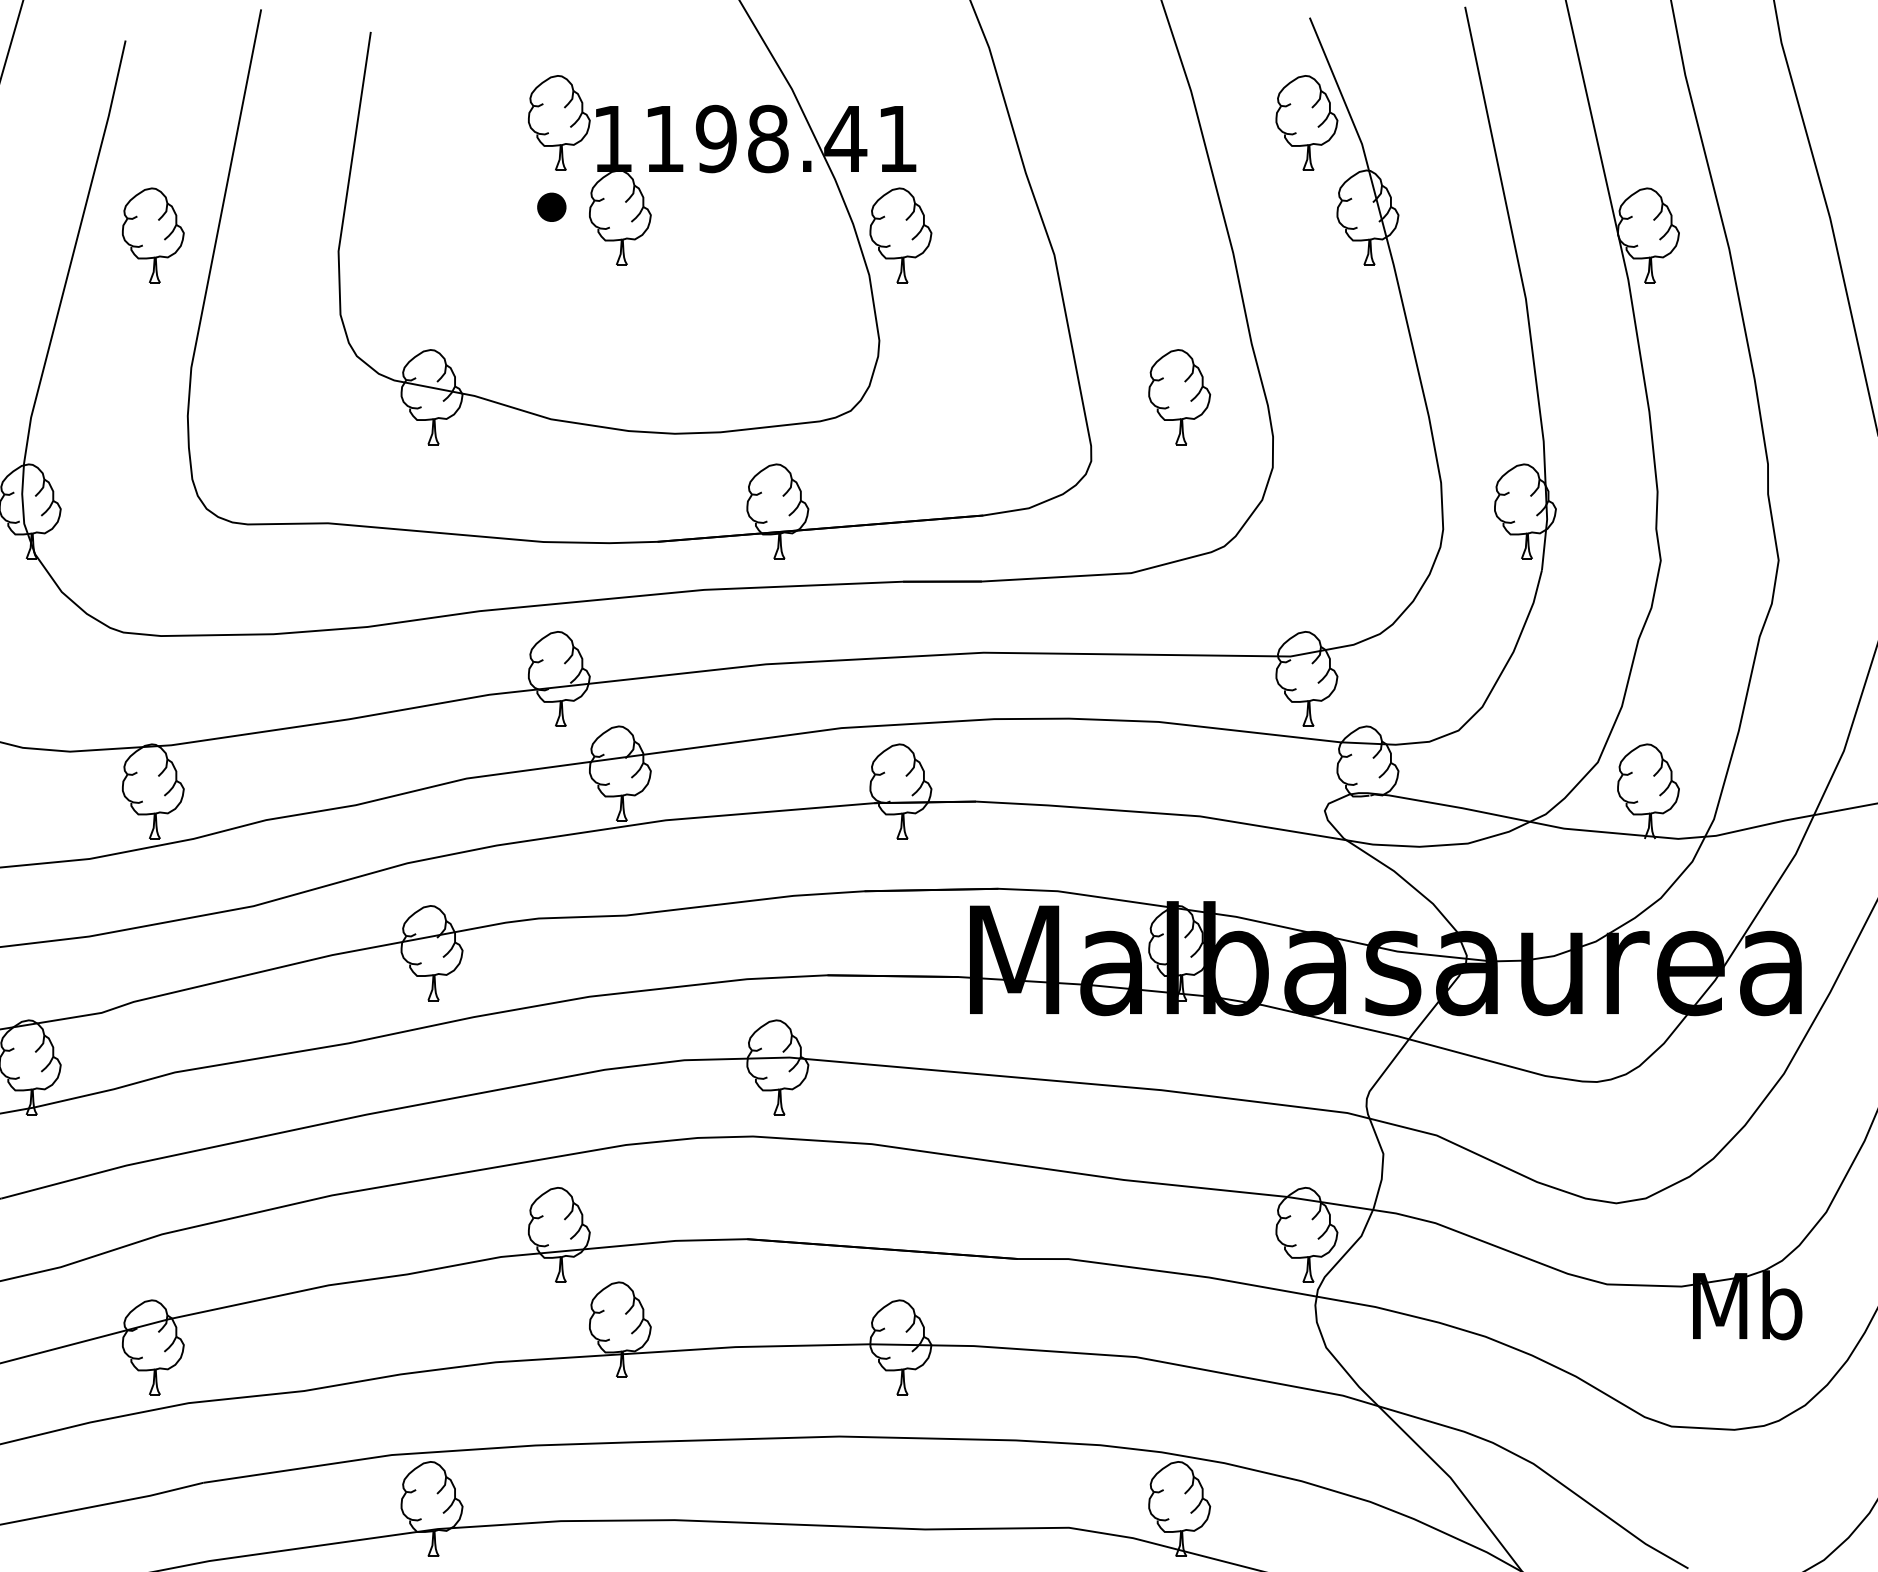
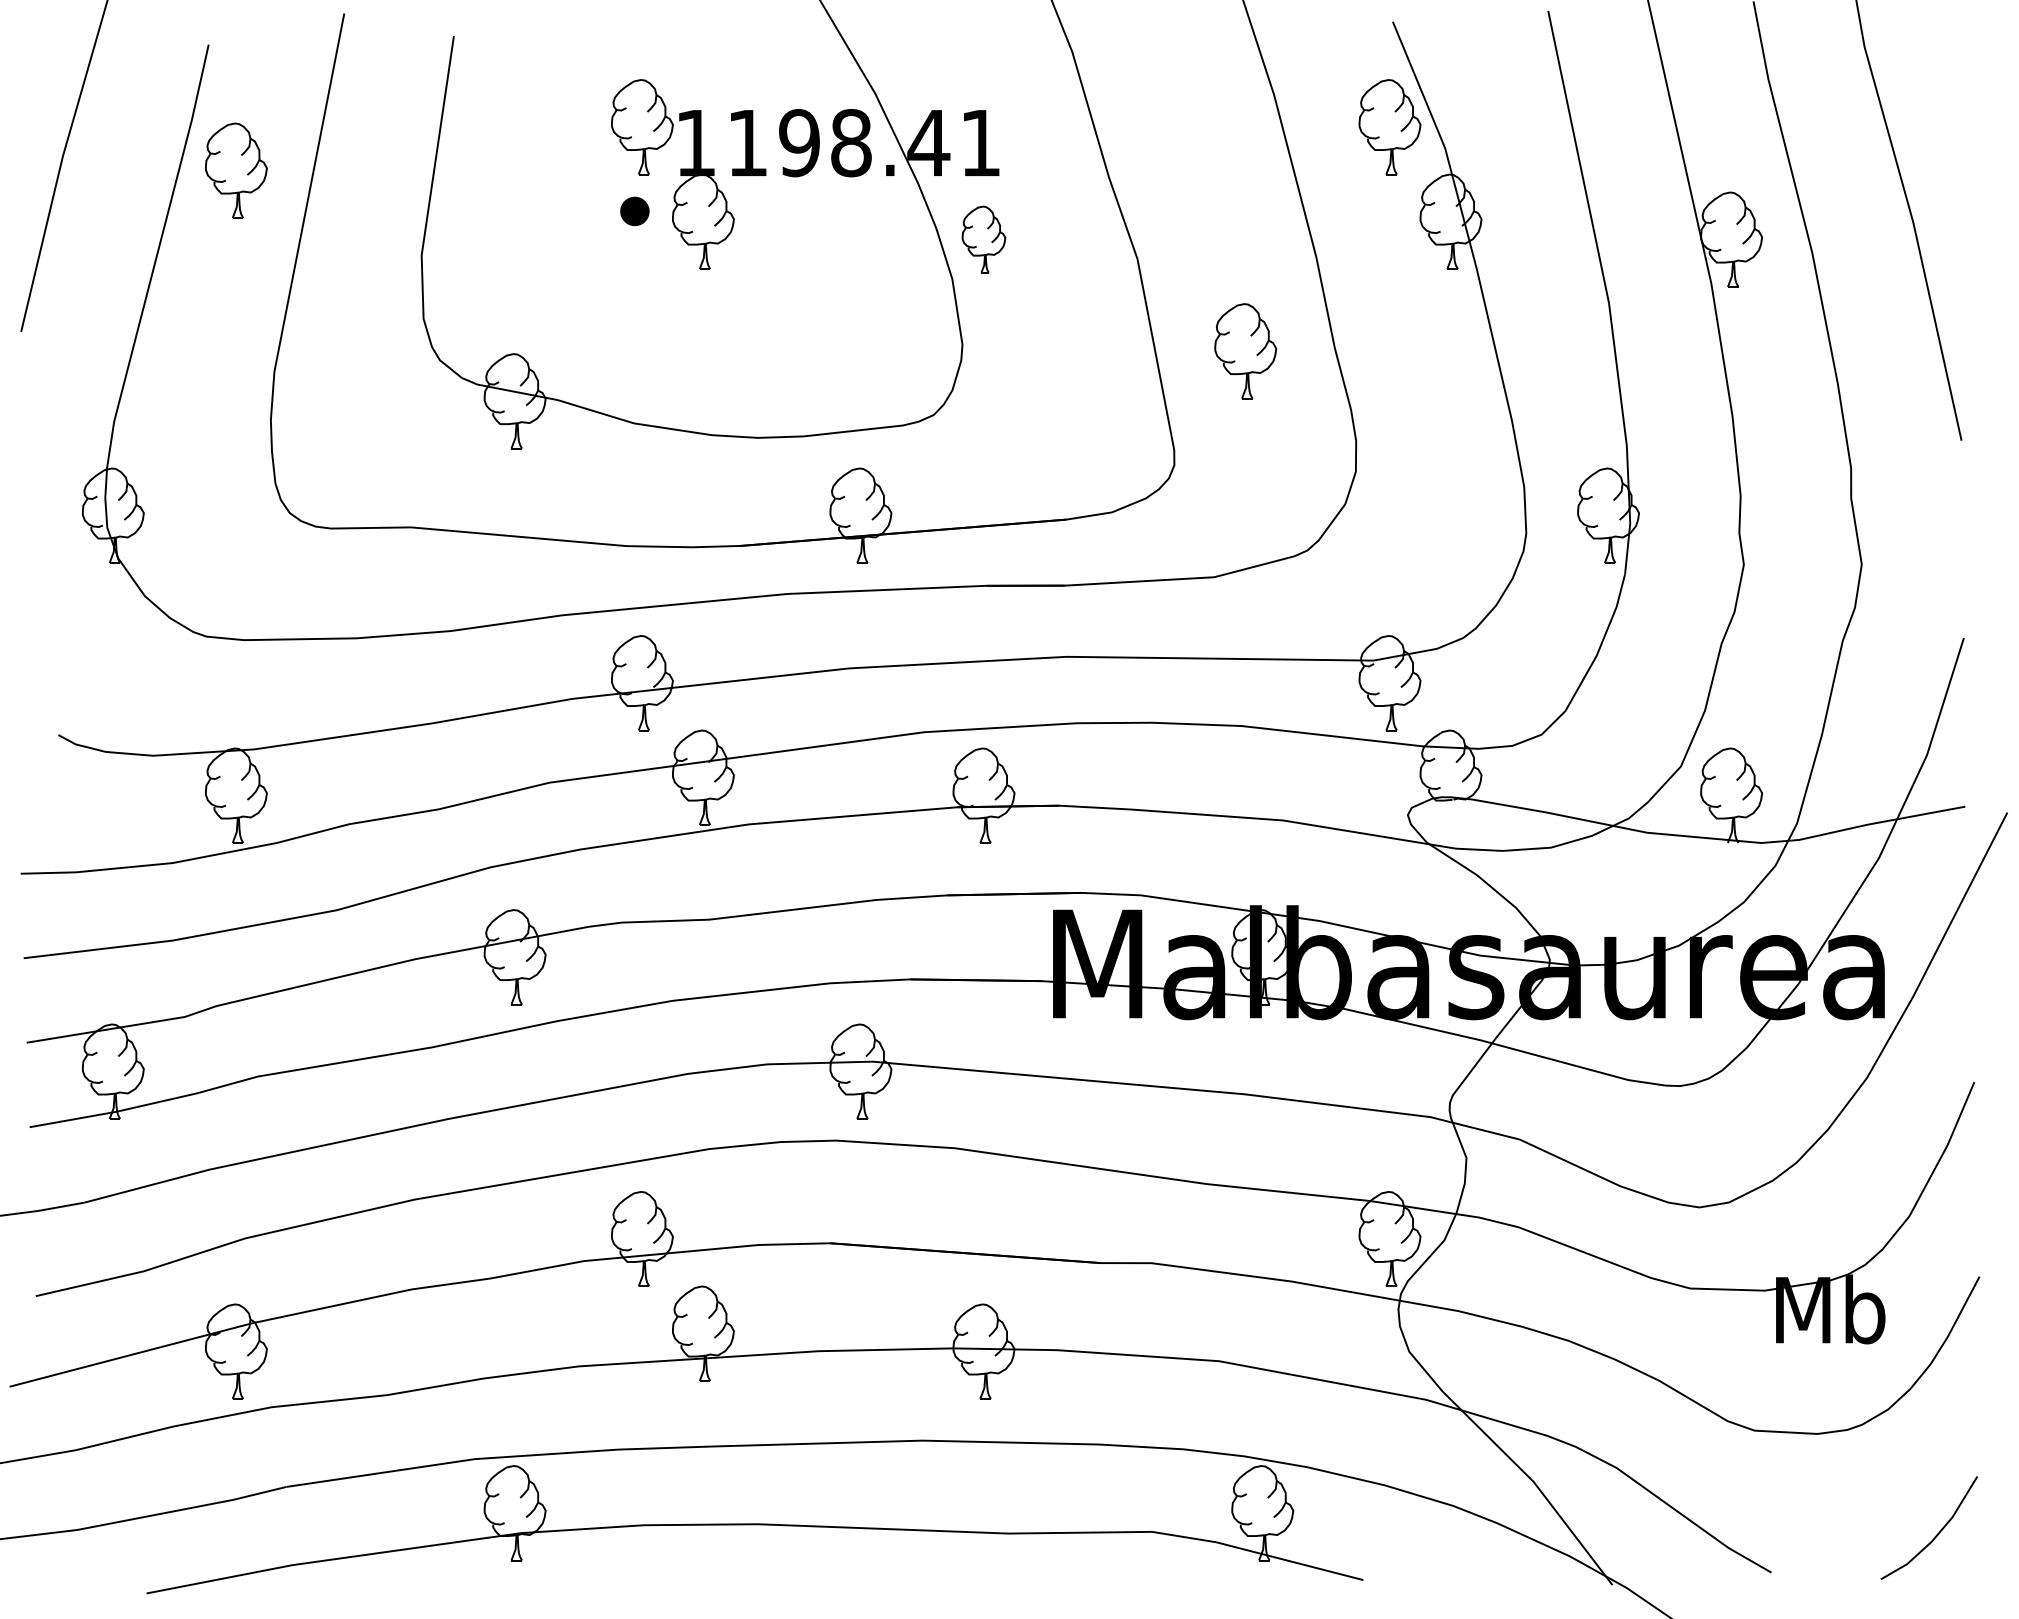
part: (153, 235) -> (236, 170), moved
part: (900, 235) -> (983, 239), size x0.7
part: (1179, 397) -> (1245, 351), moved

